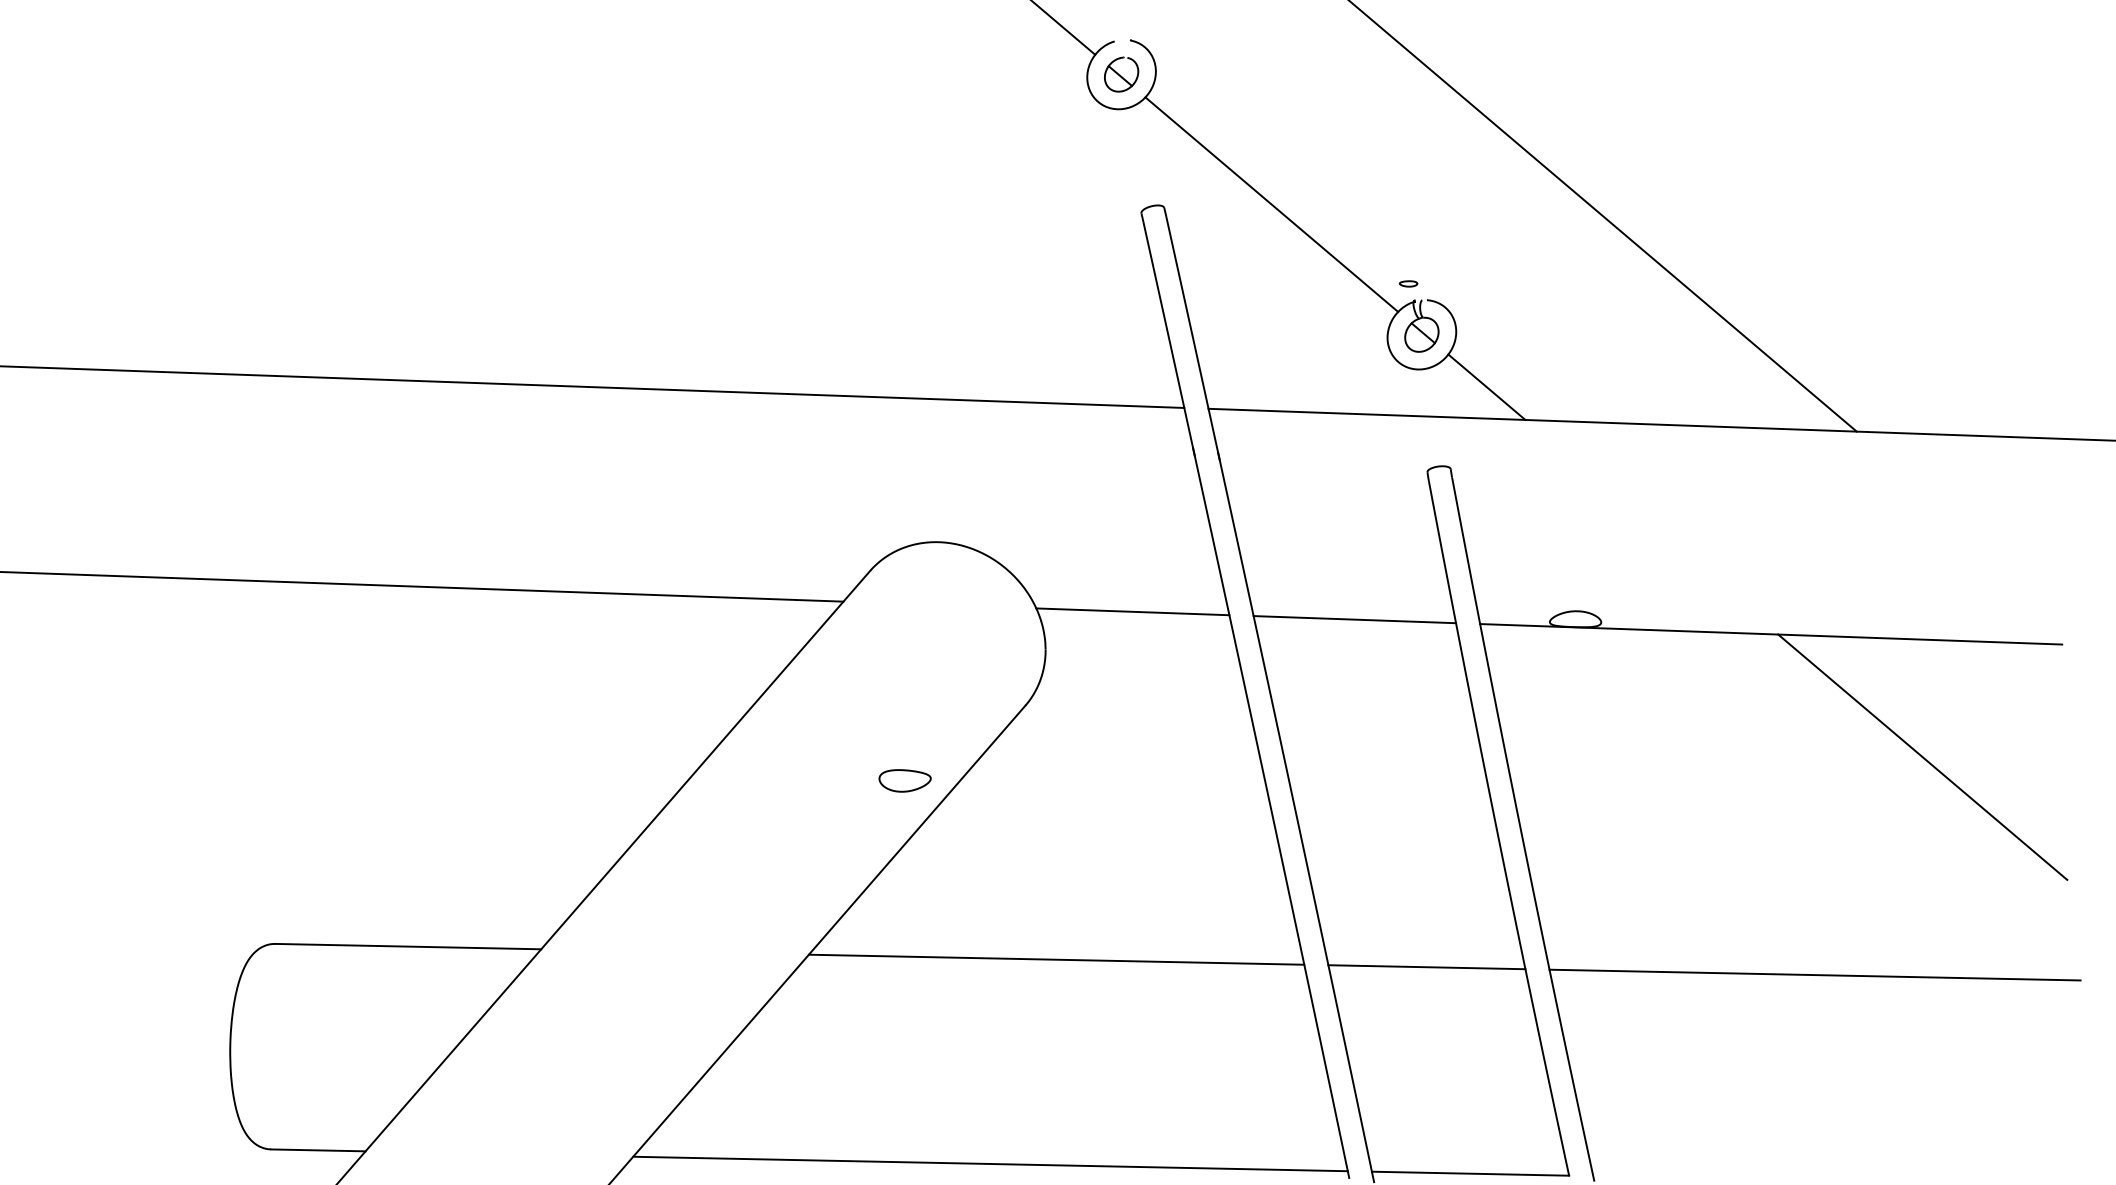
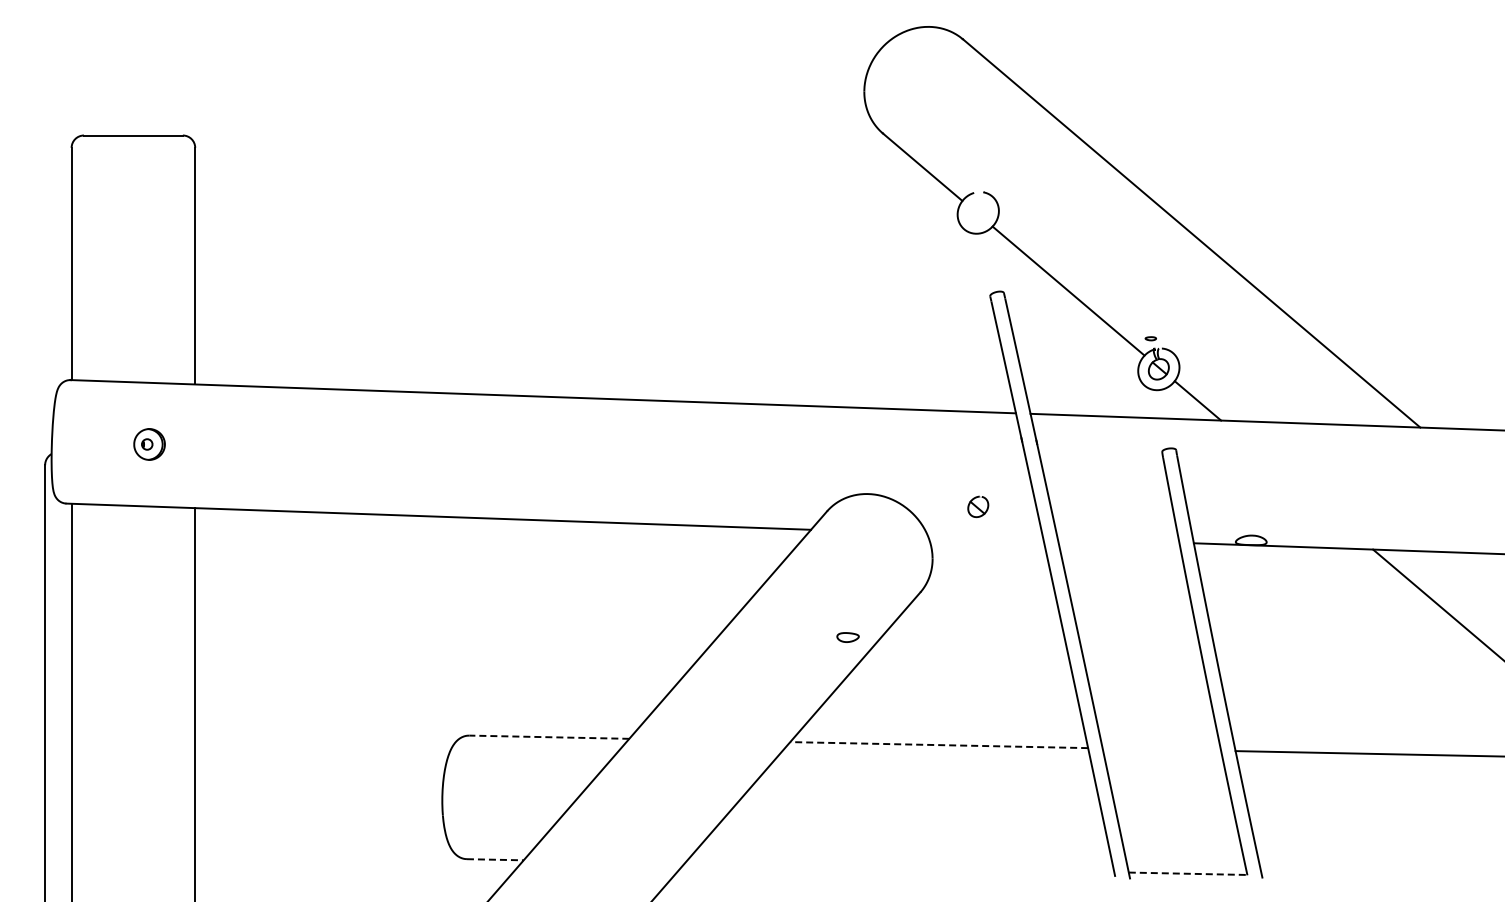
part: (1121, 73) -> (978, 506), moved
line: (1133, 611) -> (985, 535), removed
line: (1354, 619) -> (1118, 540), removed
part: (904, 780) -> (847, 637), size x0.7
line: (408, 947) -> (549, 737), solid -> dashed
line: (1057, 960) -> (939, 745), solid -> dashed
line: (1426, 967) -> (1161, 749), removed
line: (318, 1149) -> (495, 859), solid -> dashed
line: (990, 1163) -> (899, 867), removed
line: (1471, 1173) -> (1188, 873), solid -> dashed

